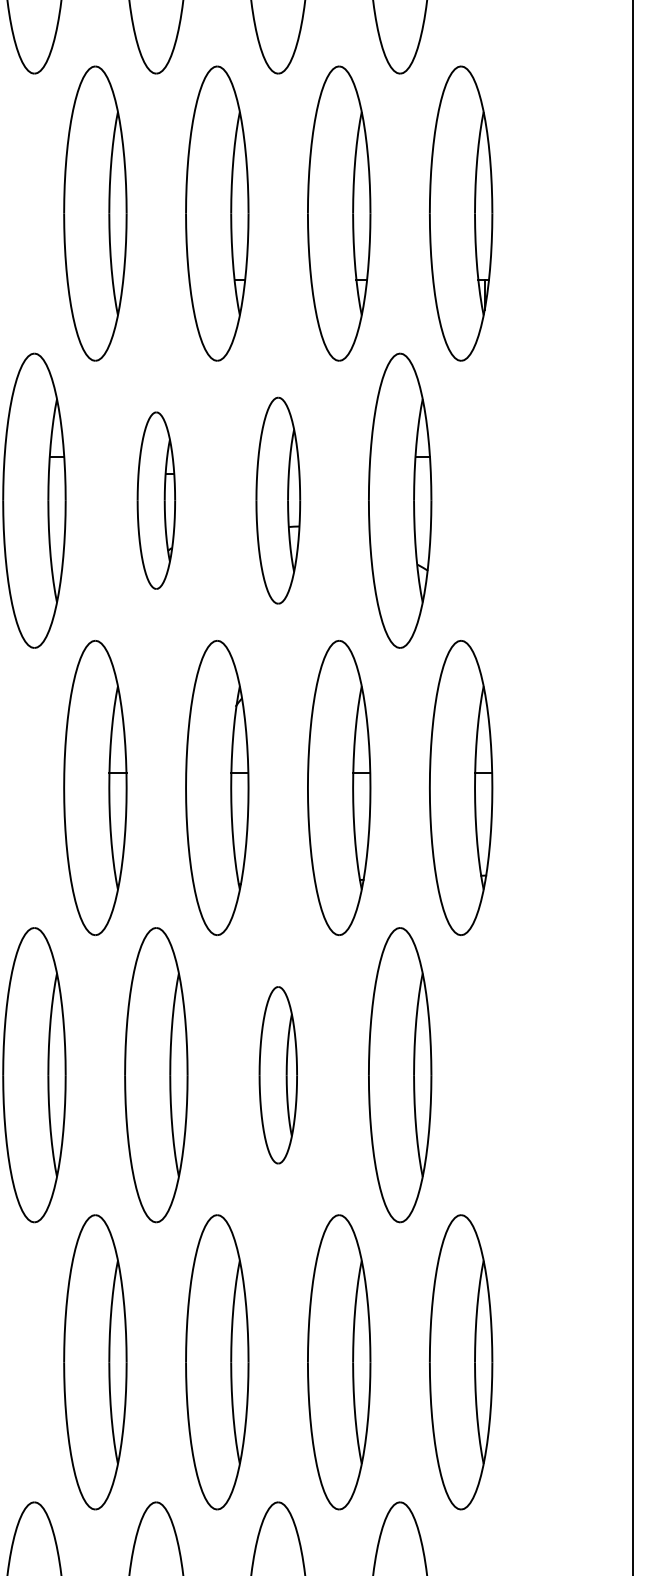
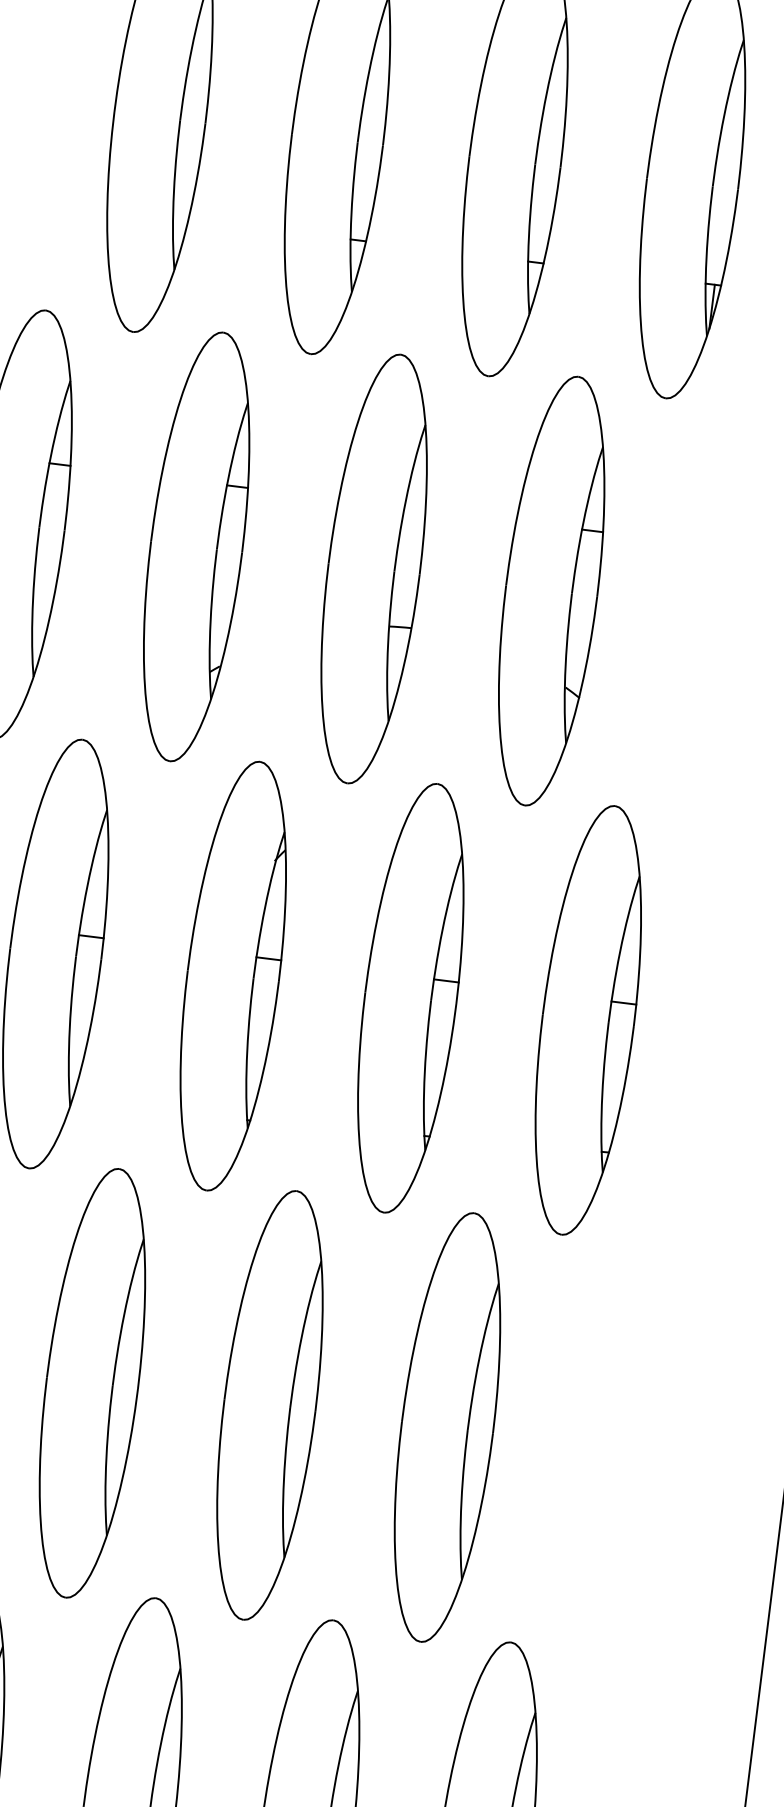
part: (156, 500) -> (196, 546), size x1.67
part: (278, 500) -> (374, 568), size x1.43
part: (278, 1075) -> (270, 1405), size x1.67

